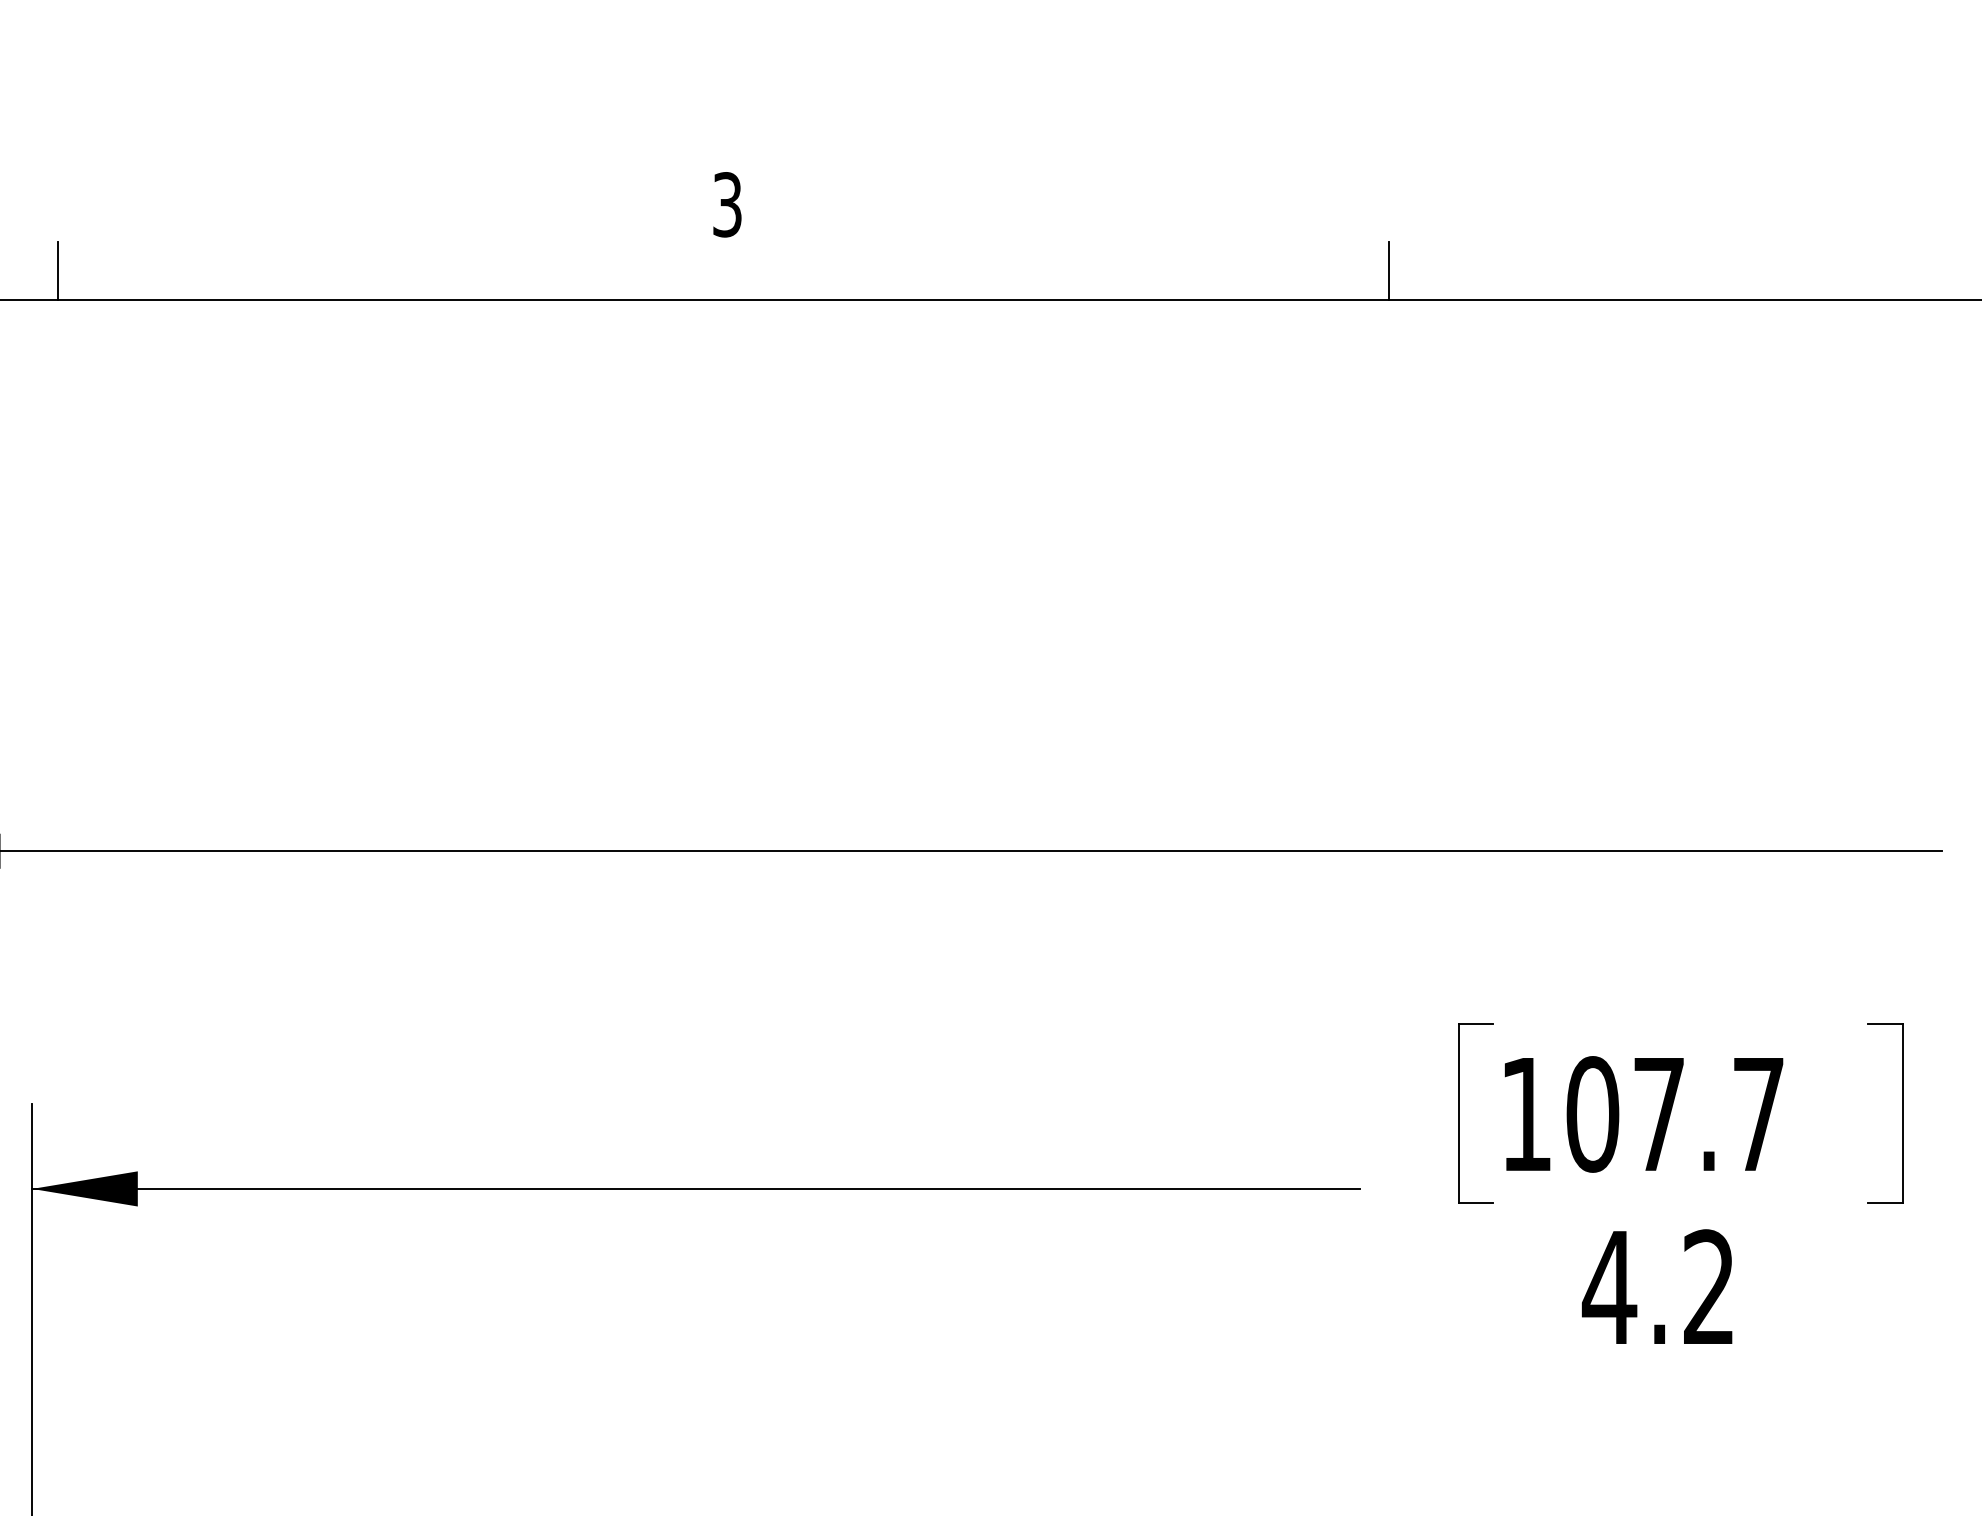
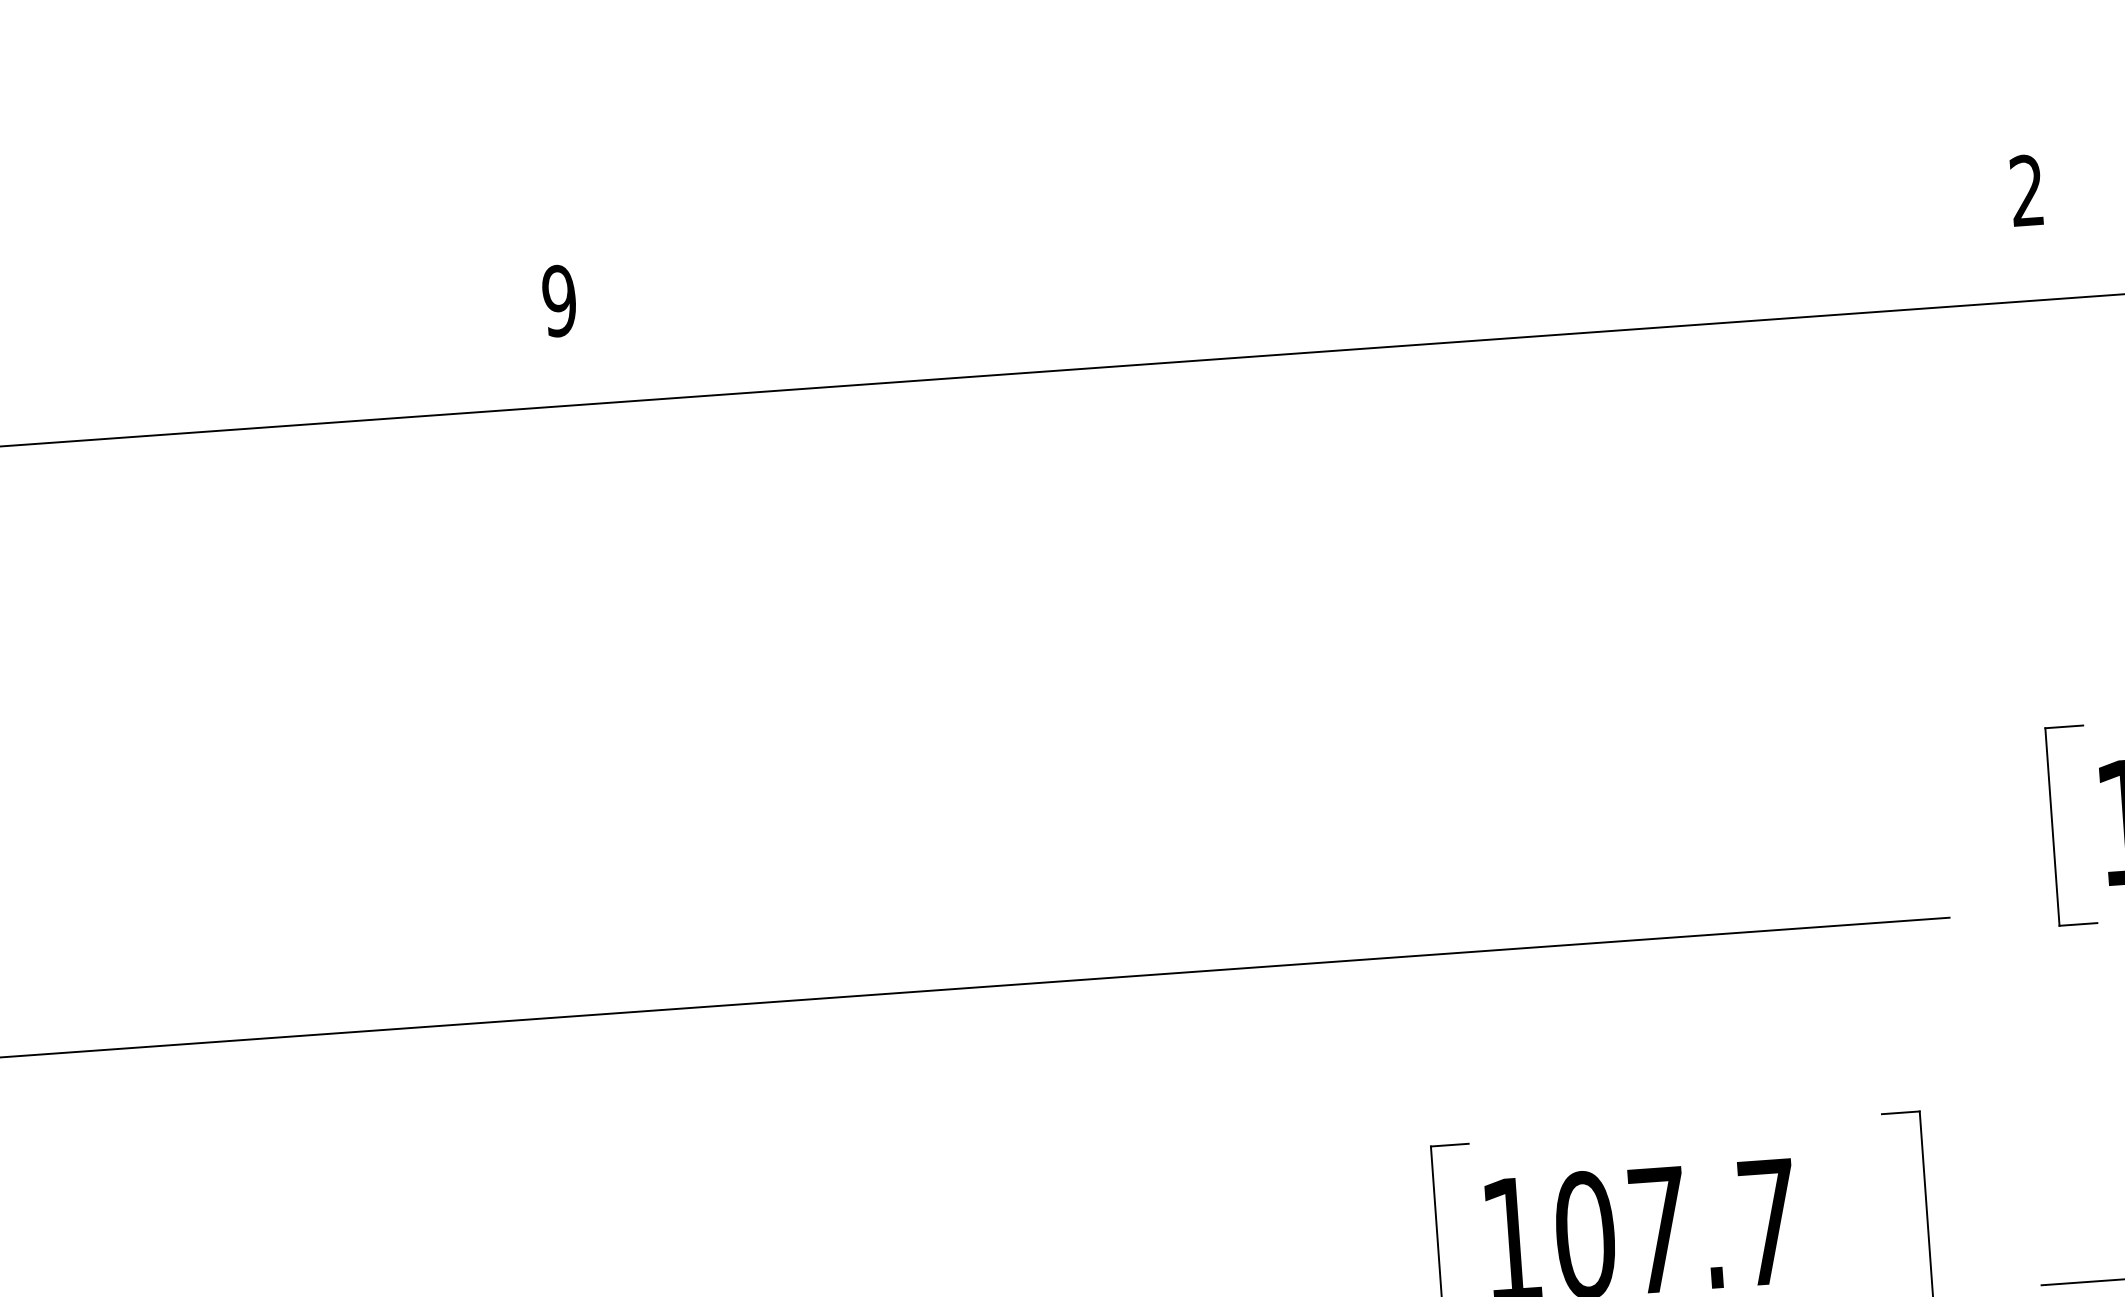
text: (727, 204) -> (559, 300), 3 -> 9
line: (1389, 270) -> (1294, 321), removed

